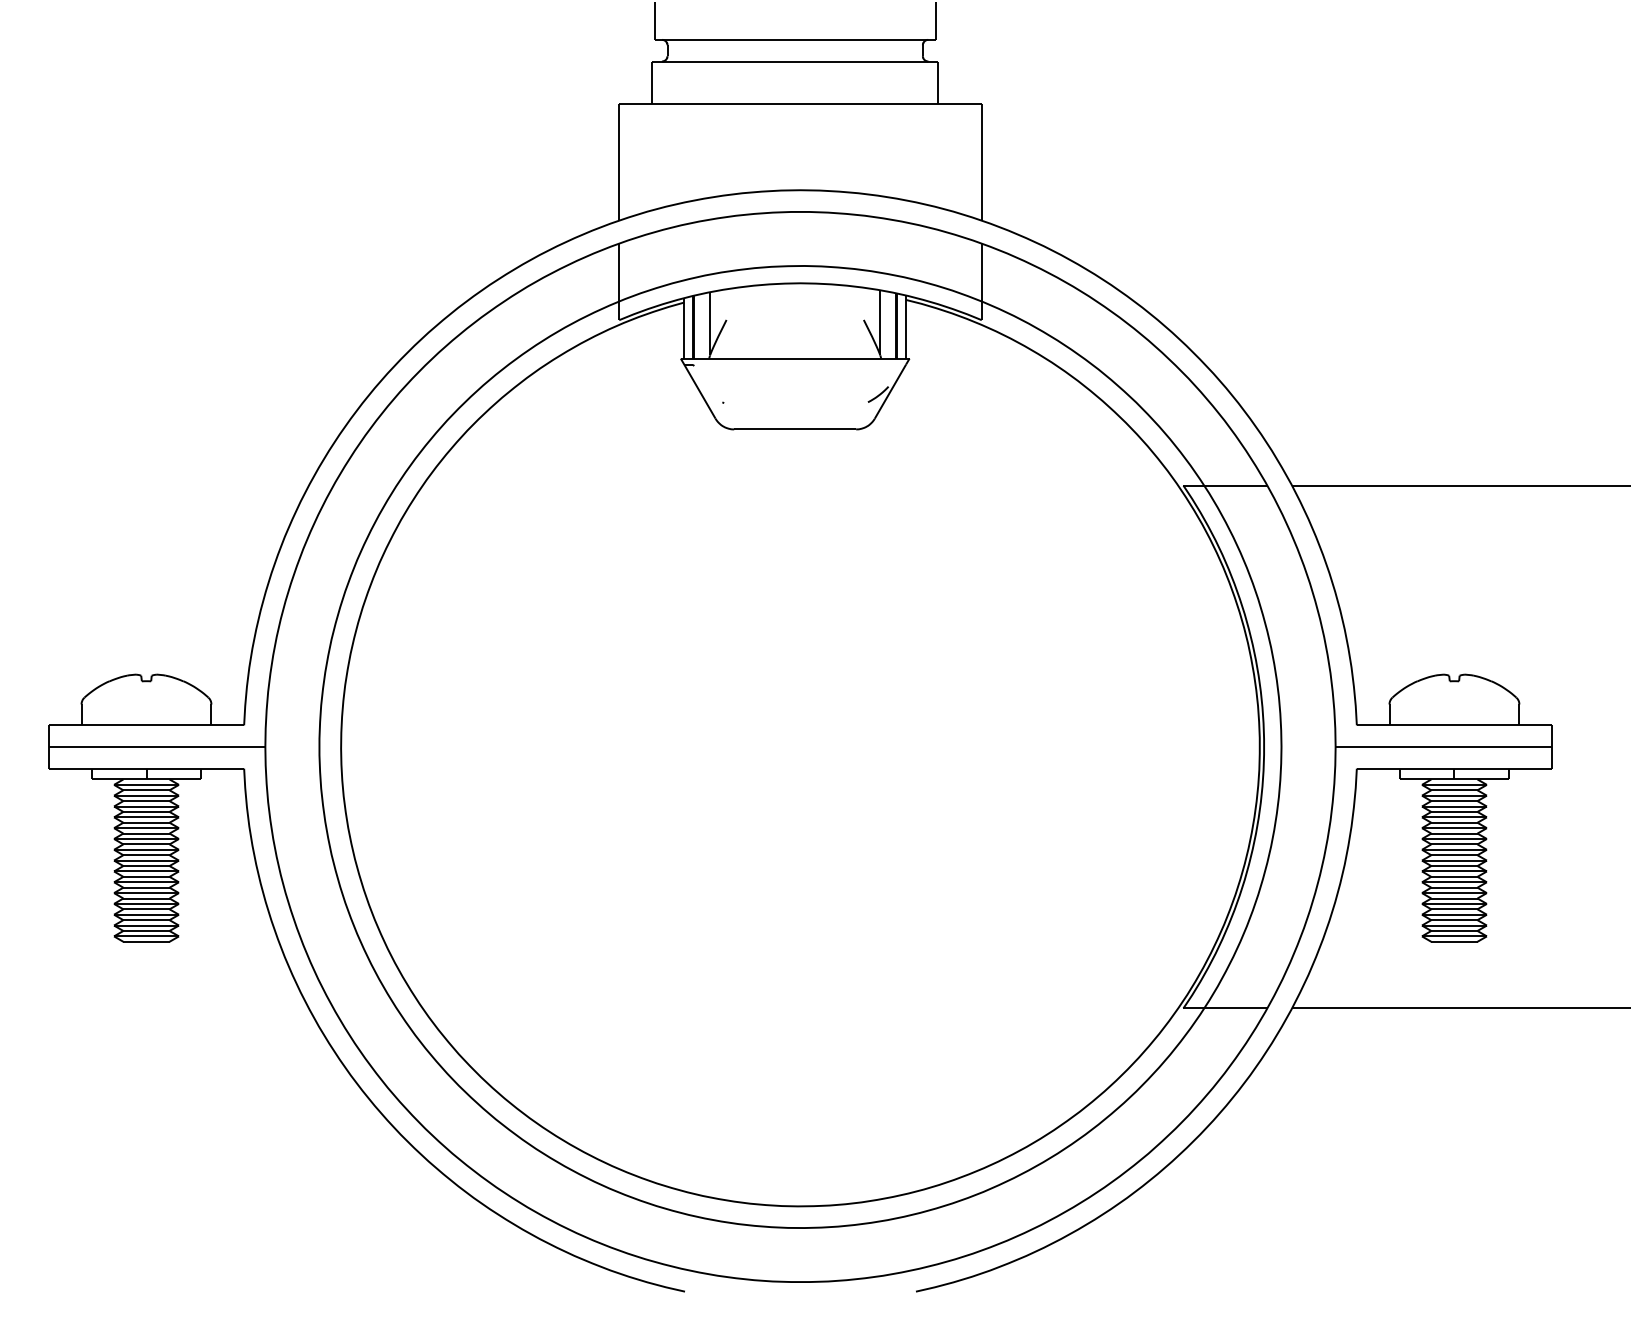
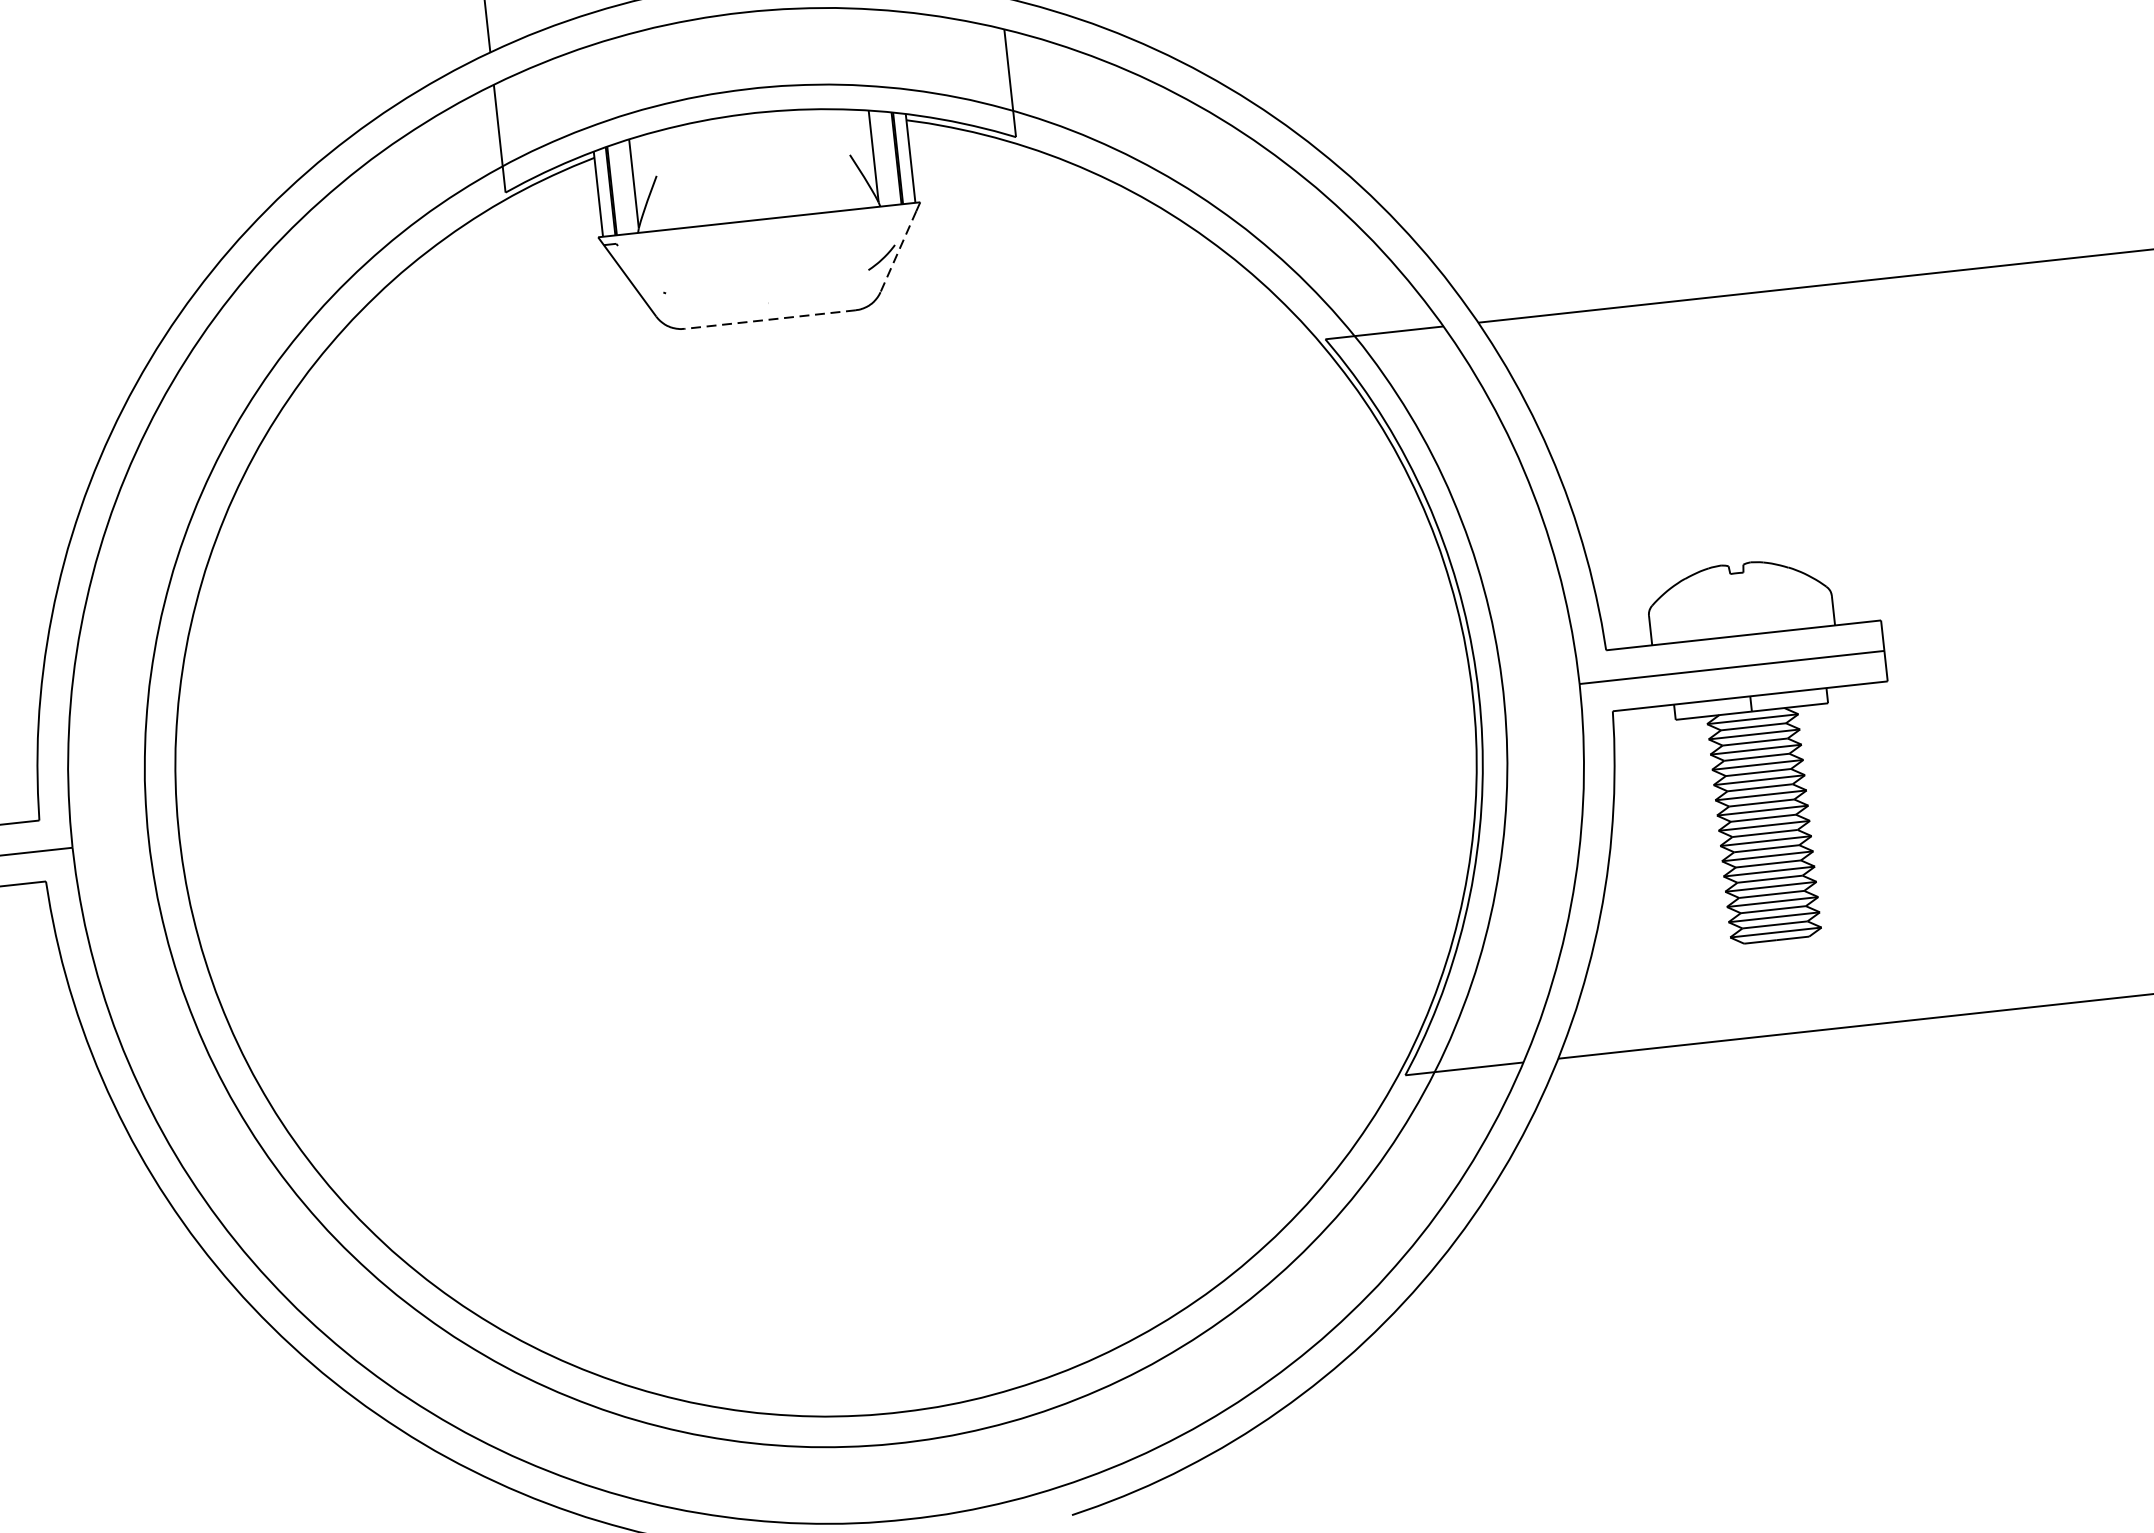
line: (890, 392) -> (898, 252), solid -> dashed
line: (795, 429) -> (770, 319), solid -> dashed

